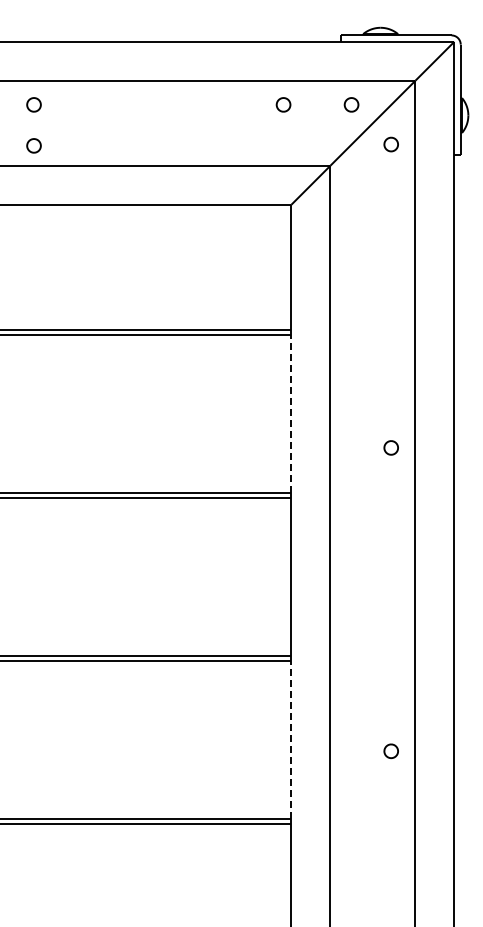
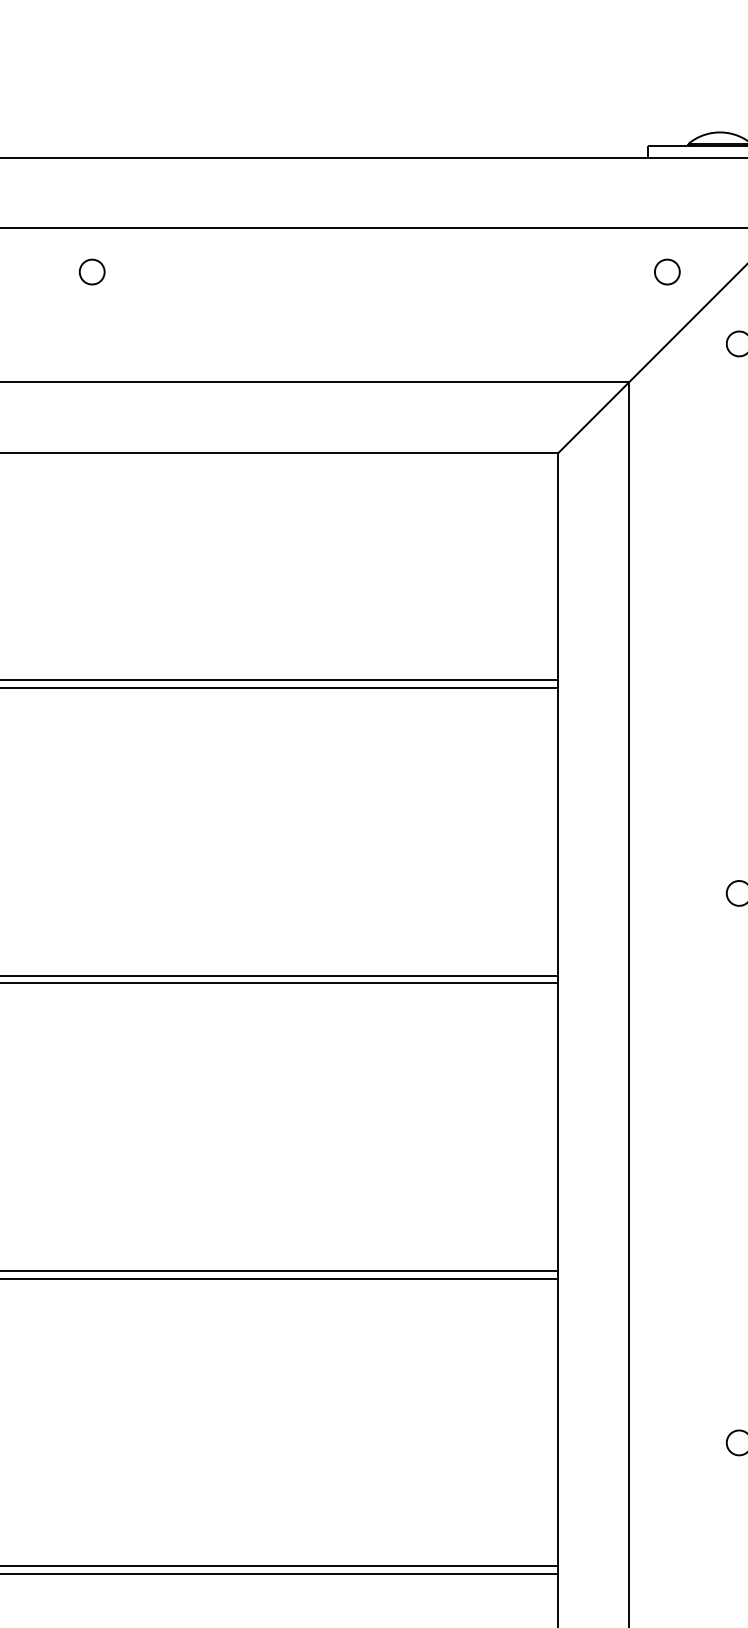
part: (283, 104) -> (544, 271), removed
part: (33, 145) -> (91, 345), removed
line: (291, 413) -> (558, 831), dashed -> solid
line: (291, 739) -> (558, 1421), dashed -> solid

